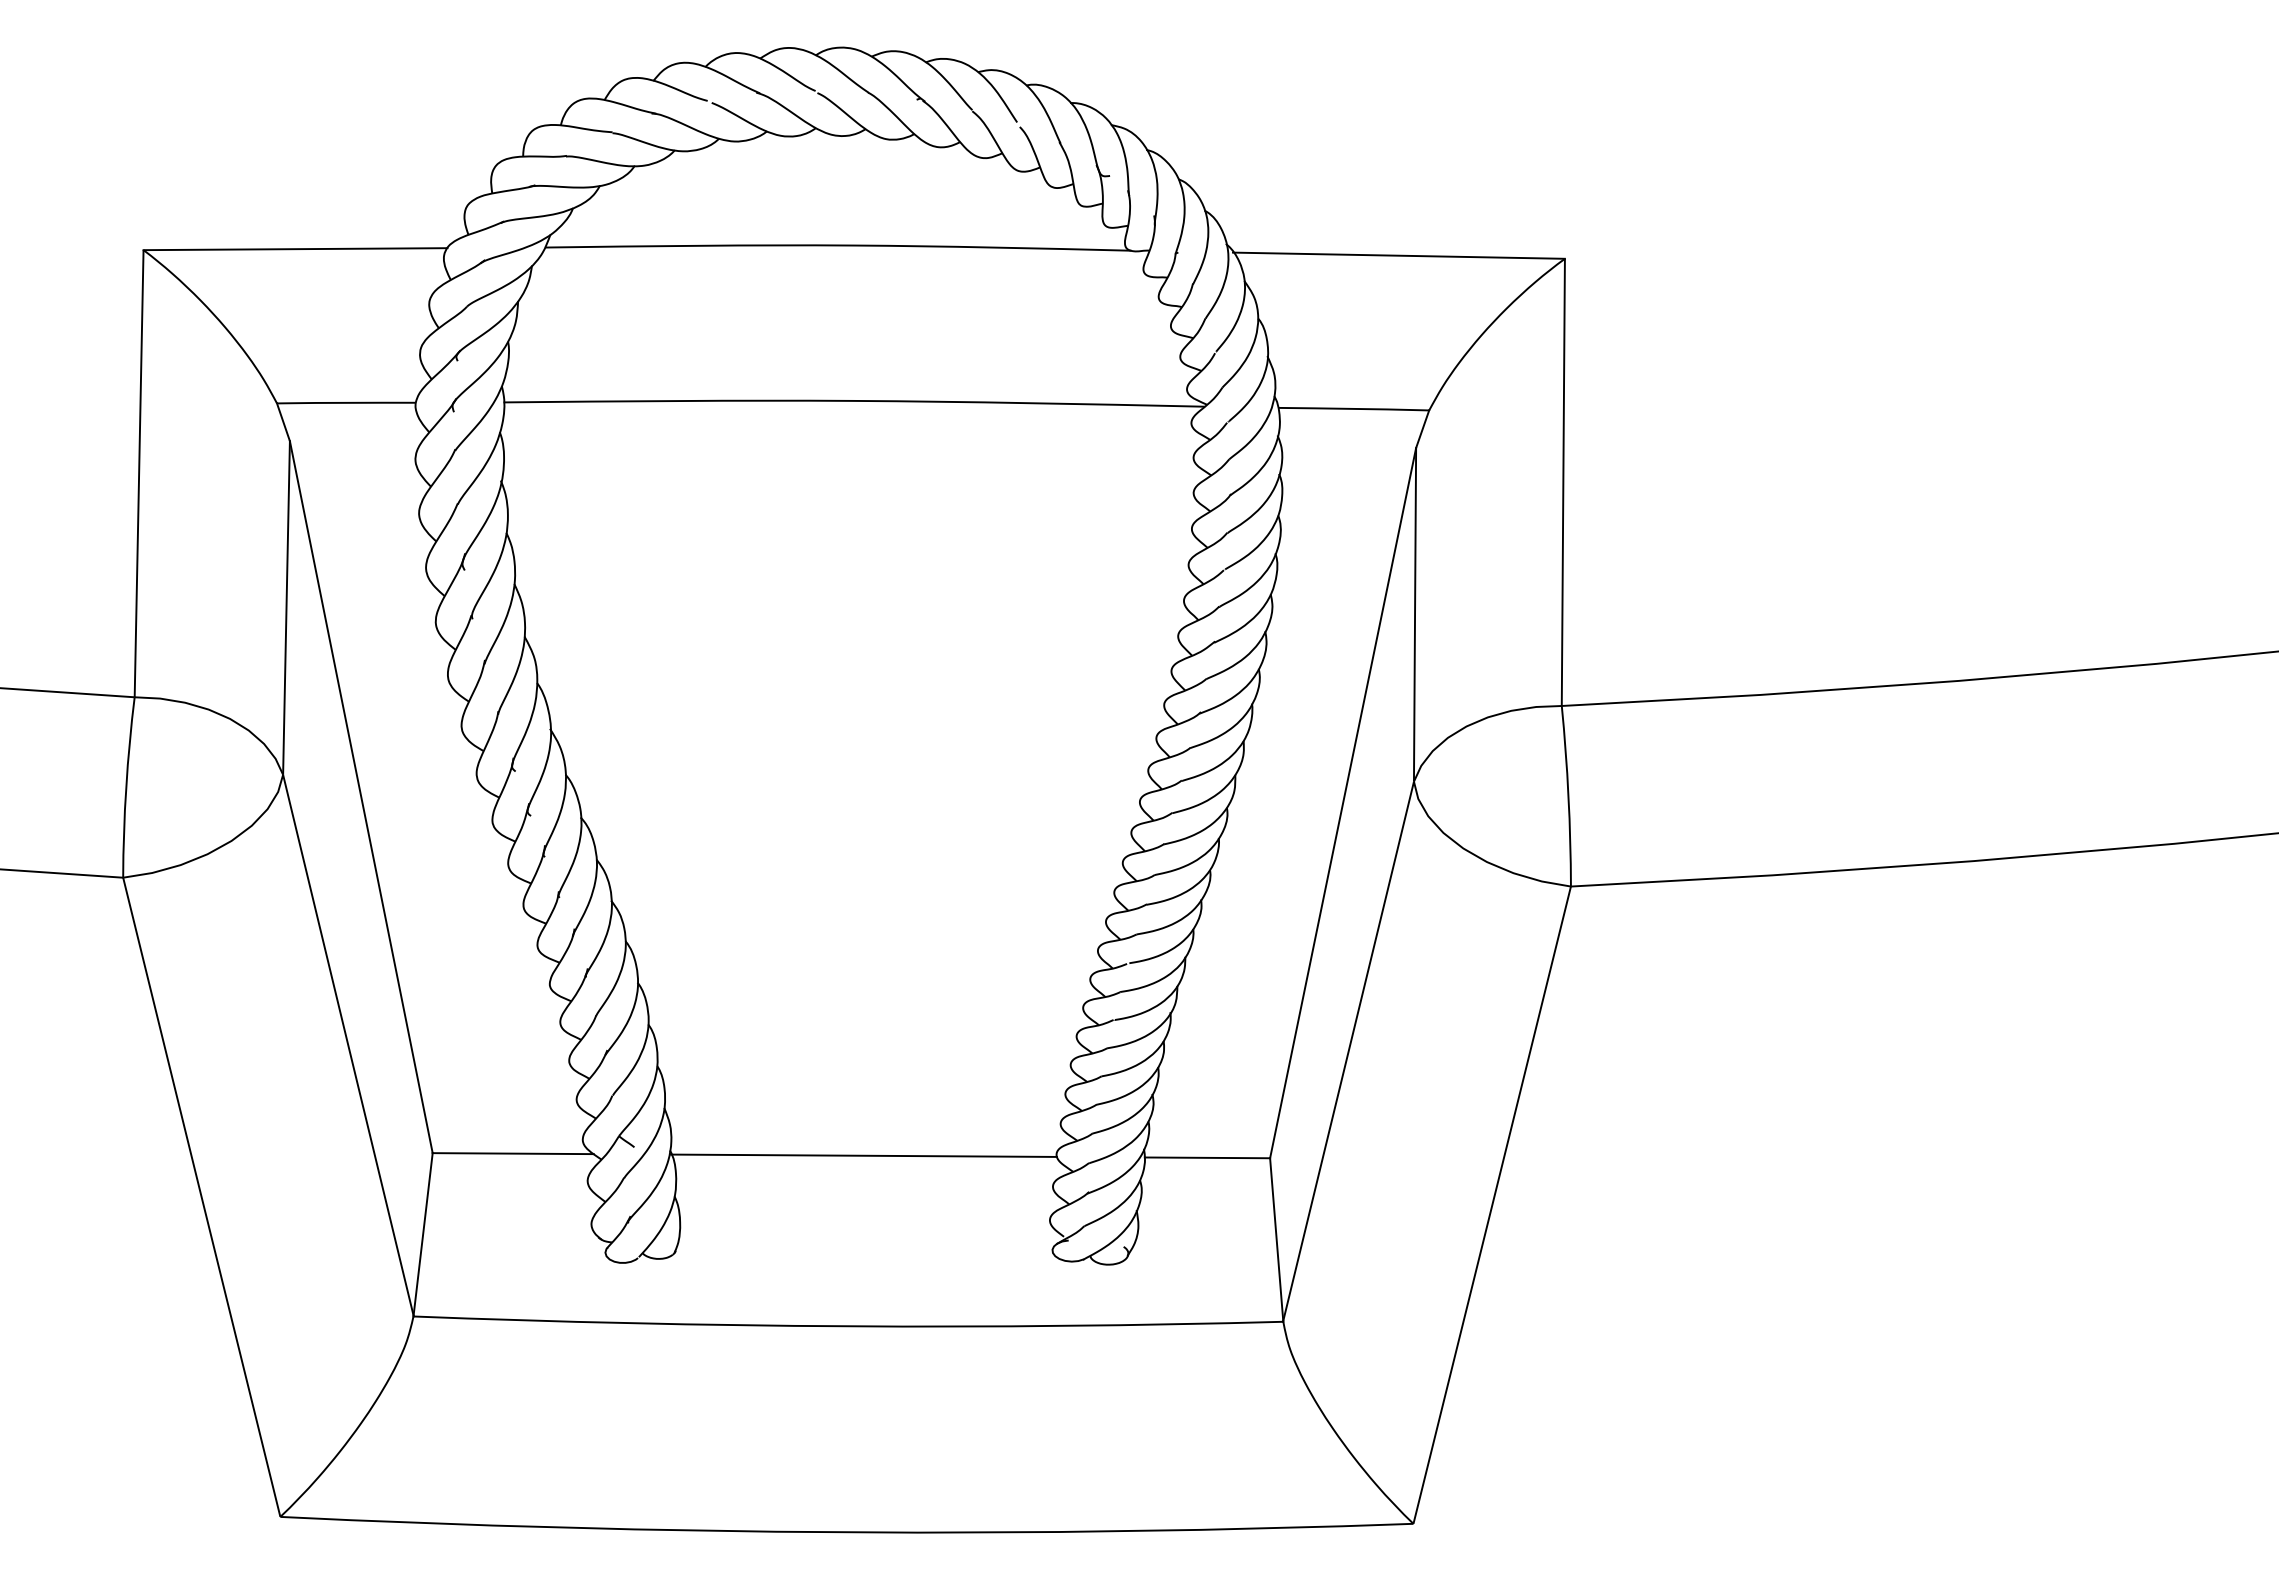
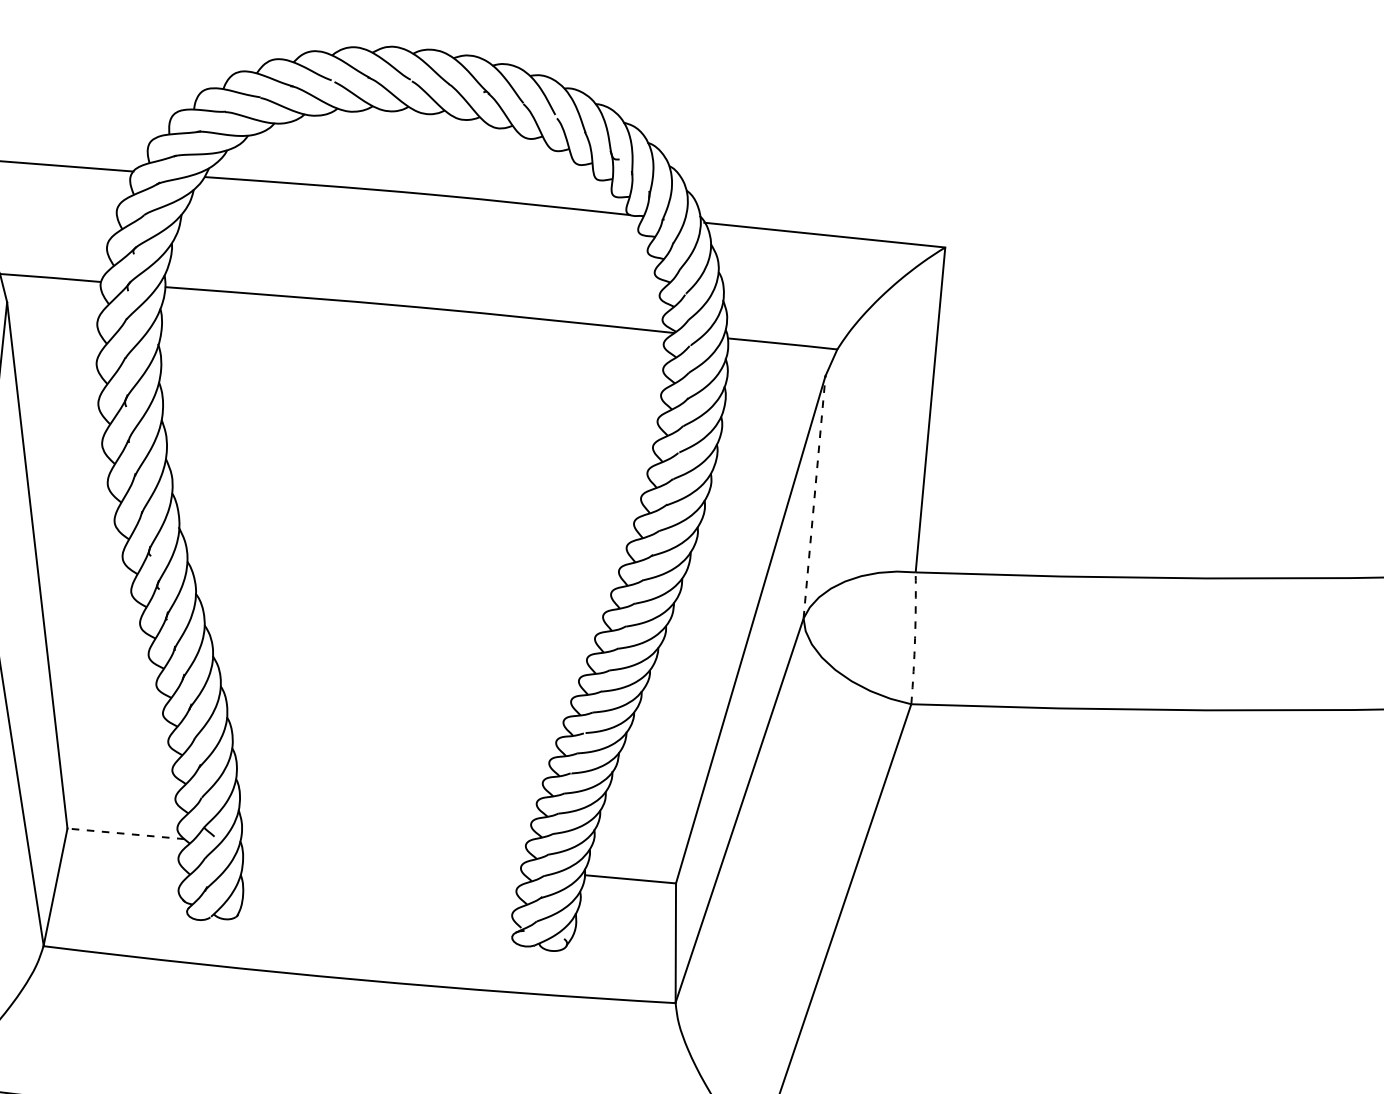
line: (1415, 615) -> (814, 497), solid -> dashed
arc: (1568, 796) -> (915, 638), solid -> dashed
line: (513, 1153) -> (126, 833), solid -> dashed
line: (863, 1155) -> (380, 856), removed

